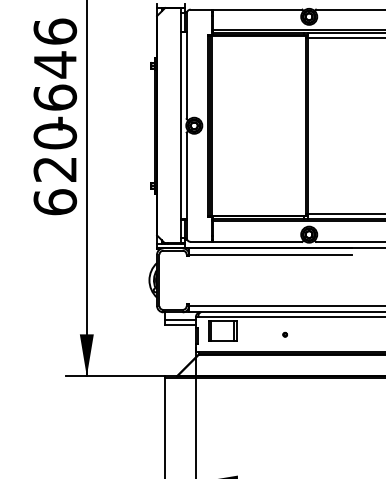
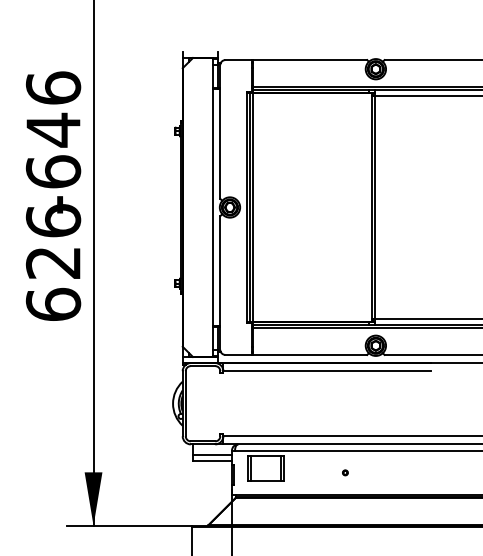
text: (54, 136) -> (52, 221), 620 -> 626

